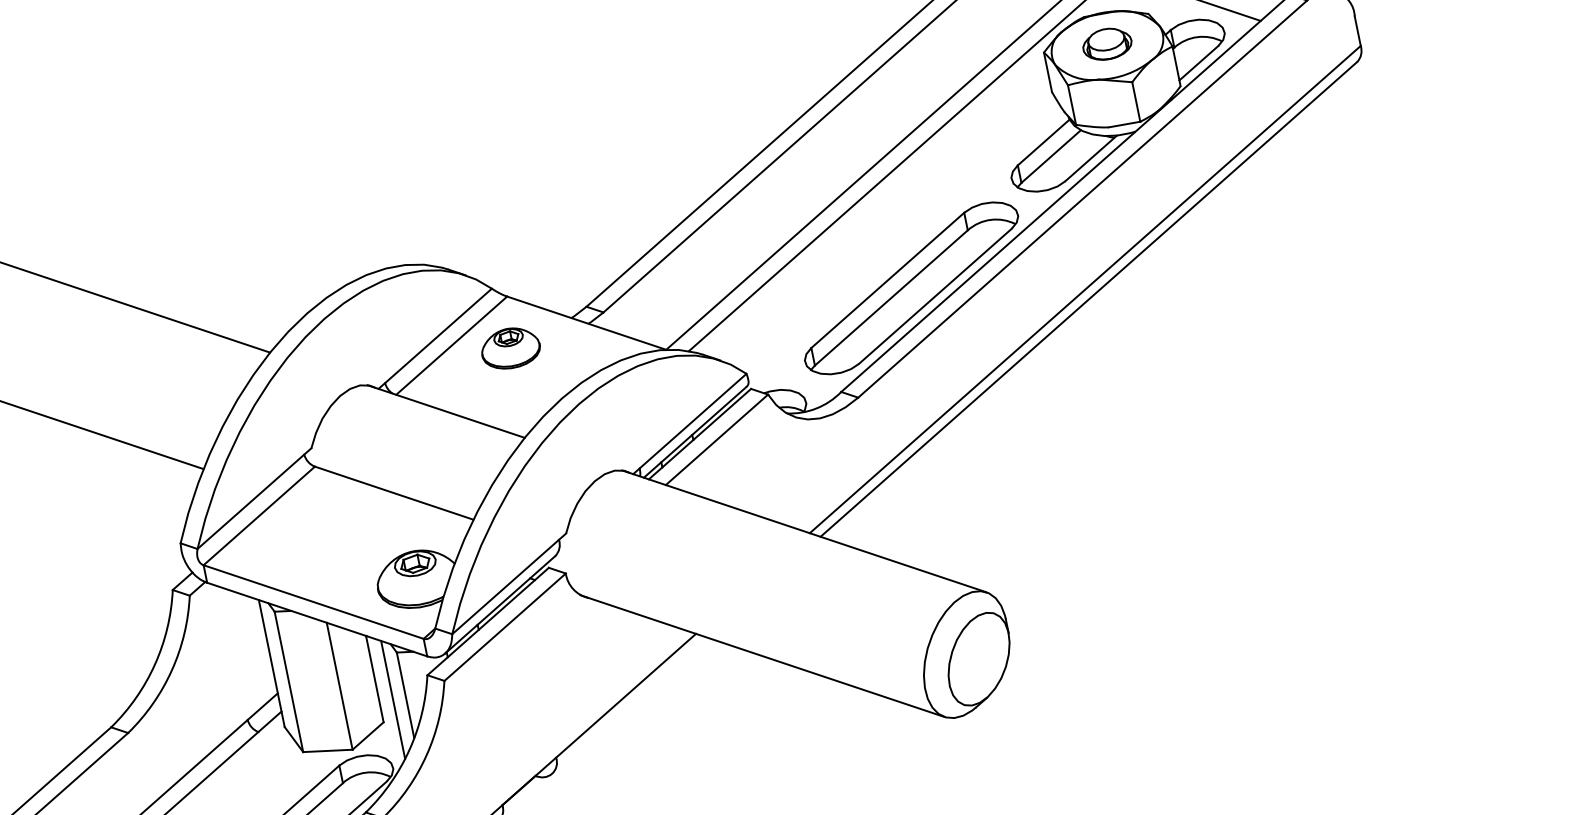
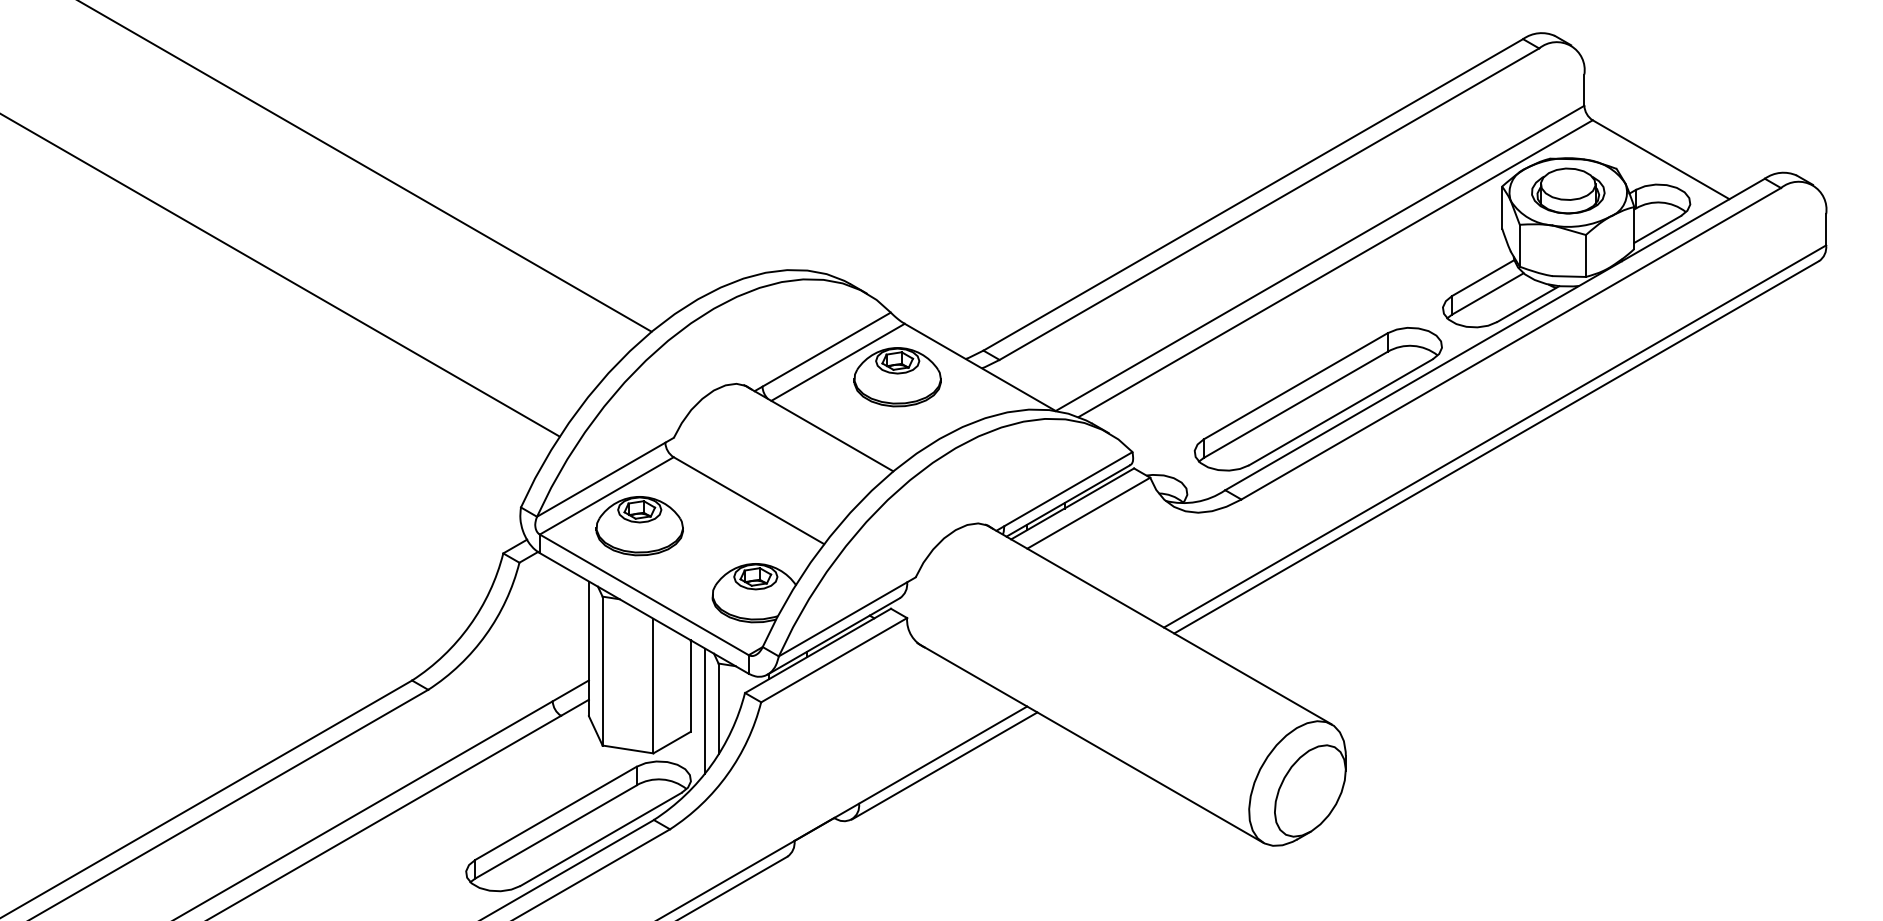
part: (1107, 43) -> (1568, 190), size x1.43
part: (510, 348) -> (897, 377), size x1.43
part: (295, 538) -> (639, 526), added
line: (629, 705) -> (944, 765), added

